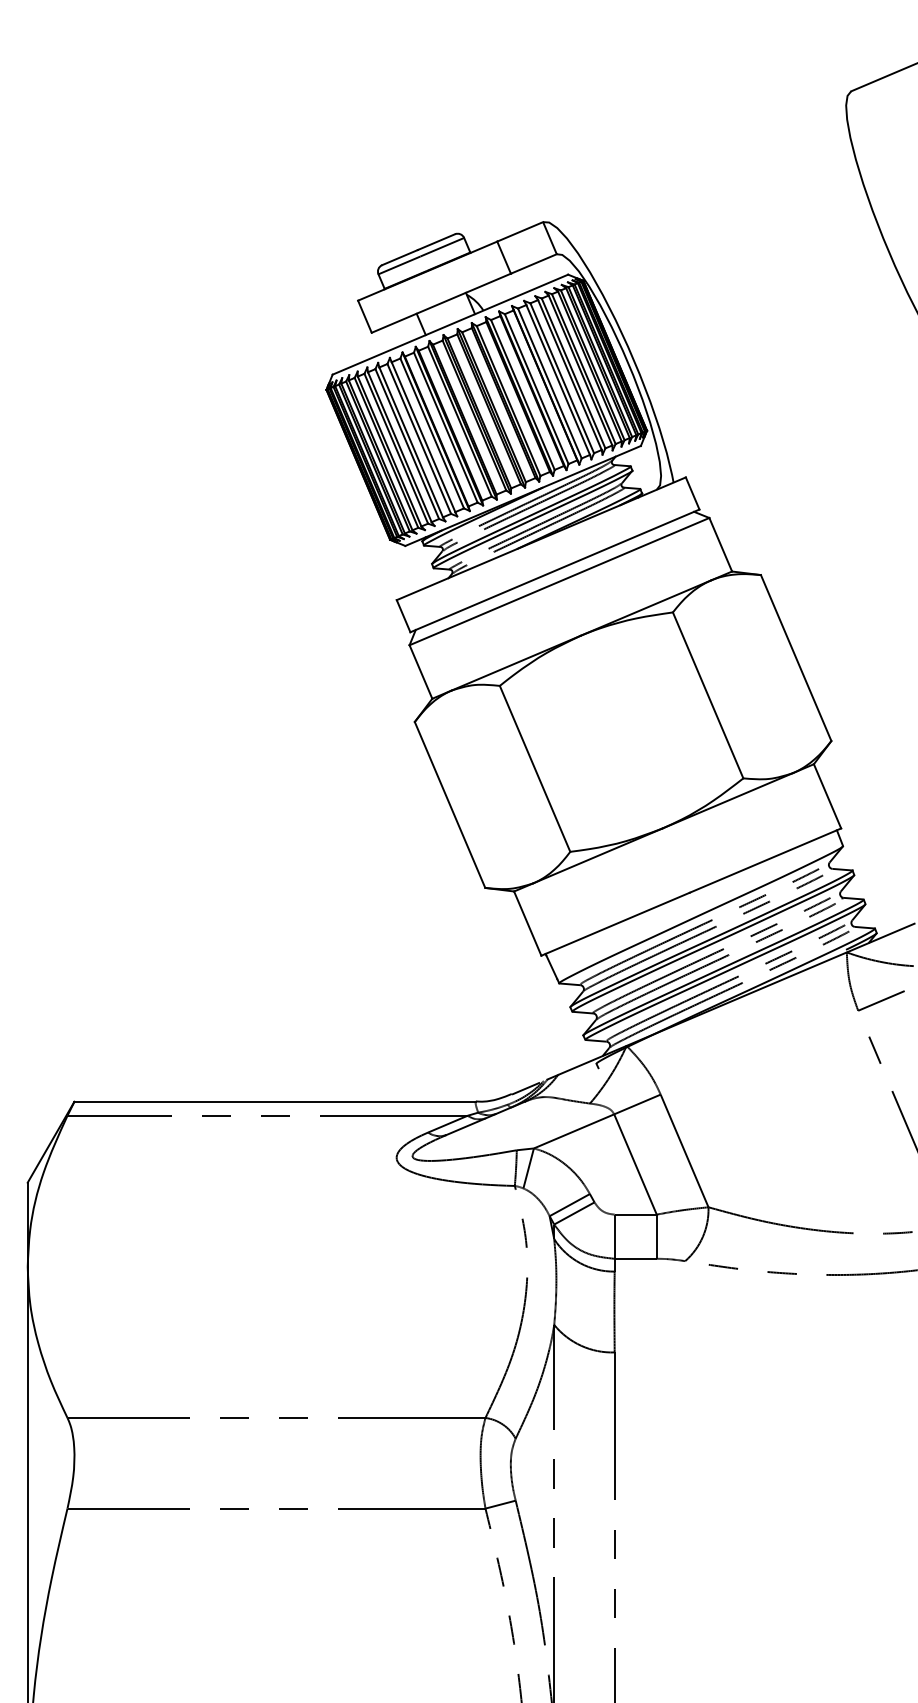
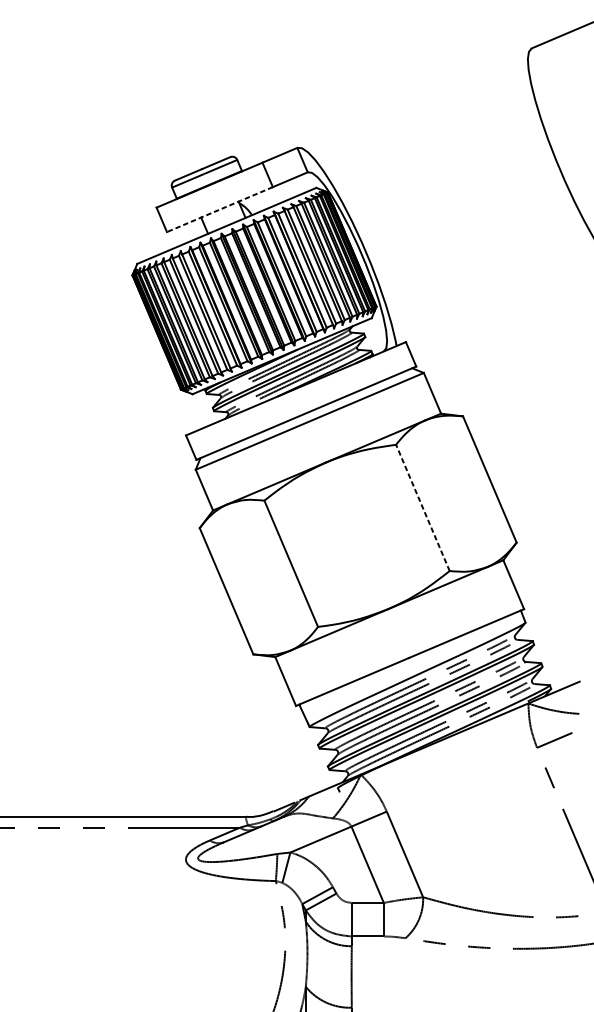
line: (441, 303) -> (220, 209), solid -> dashed
line: (707, 694) -> (422, 507), solid -> dashed

